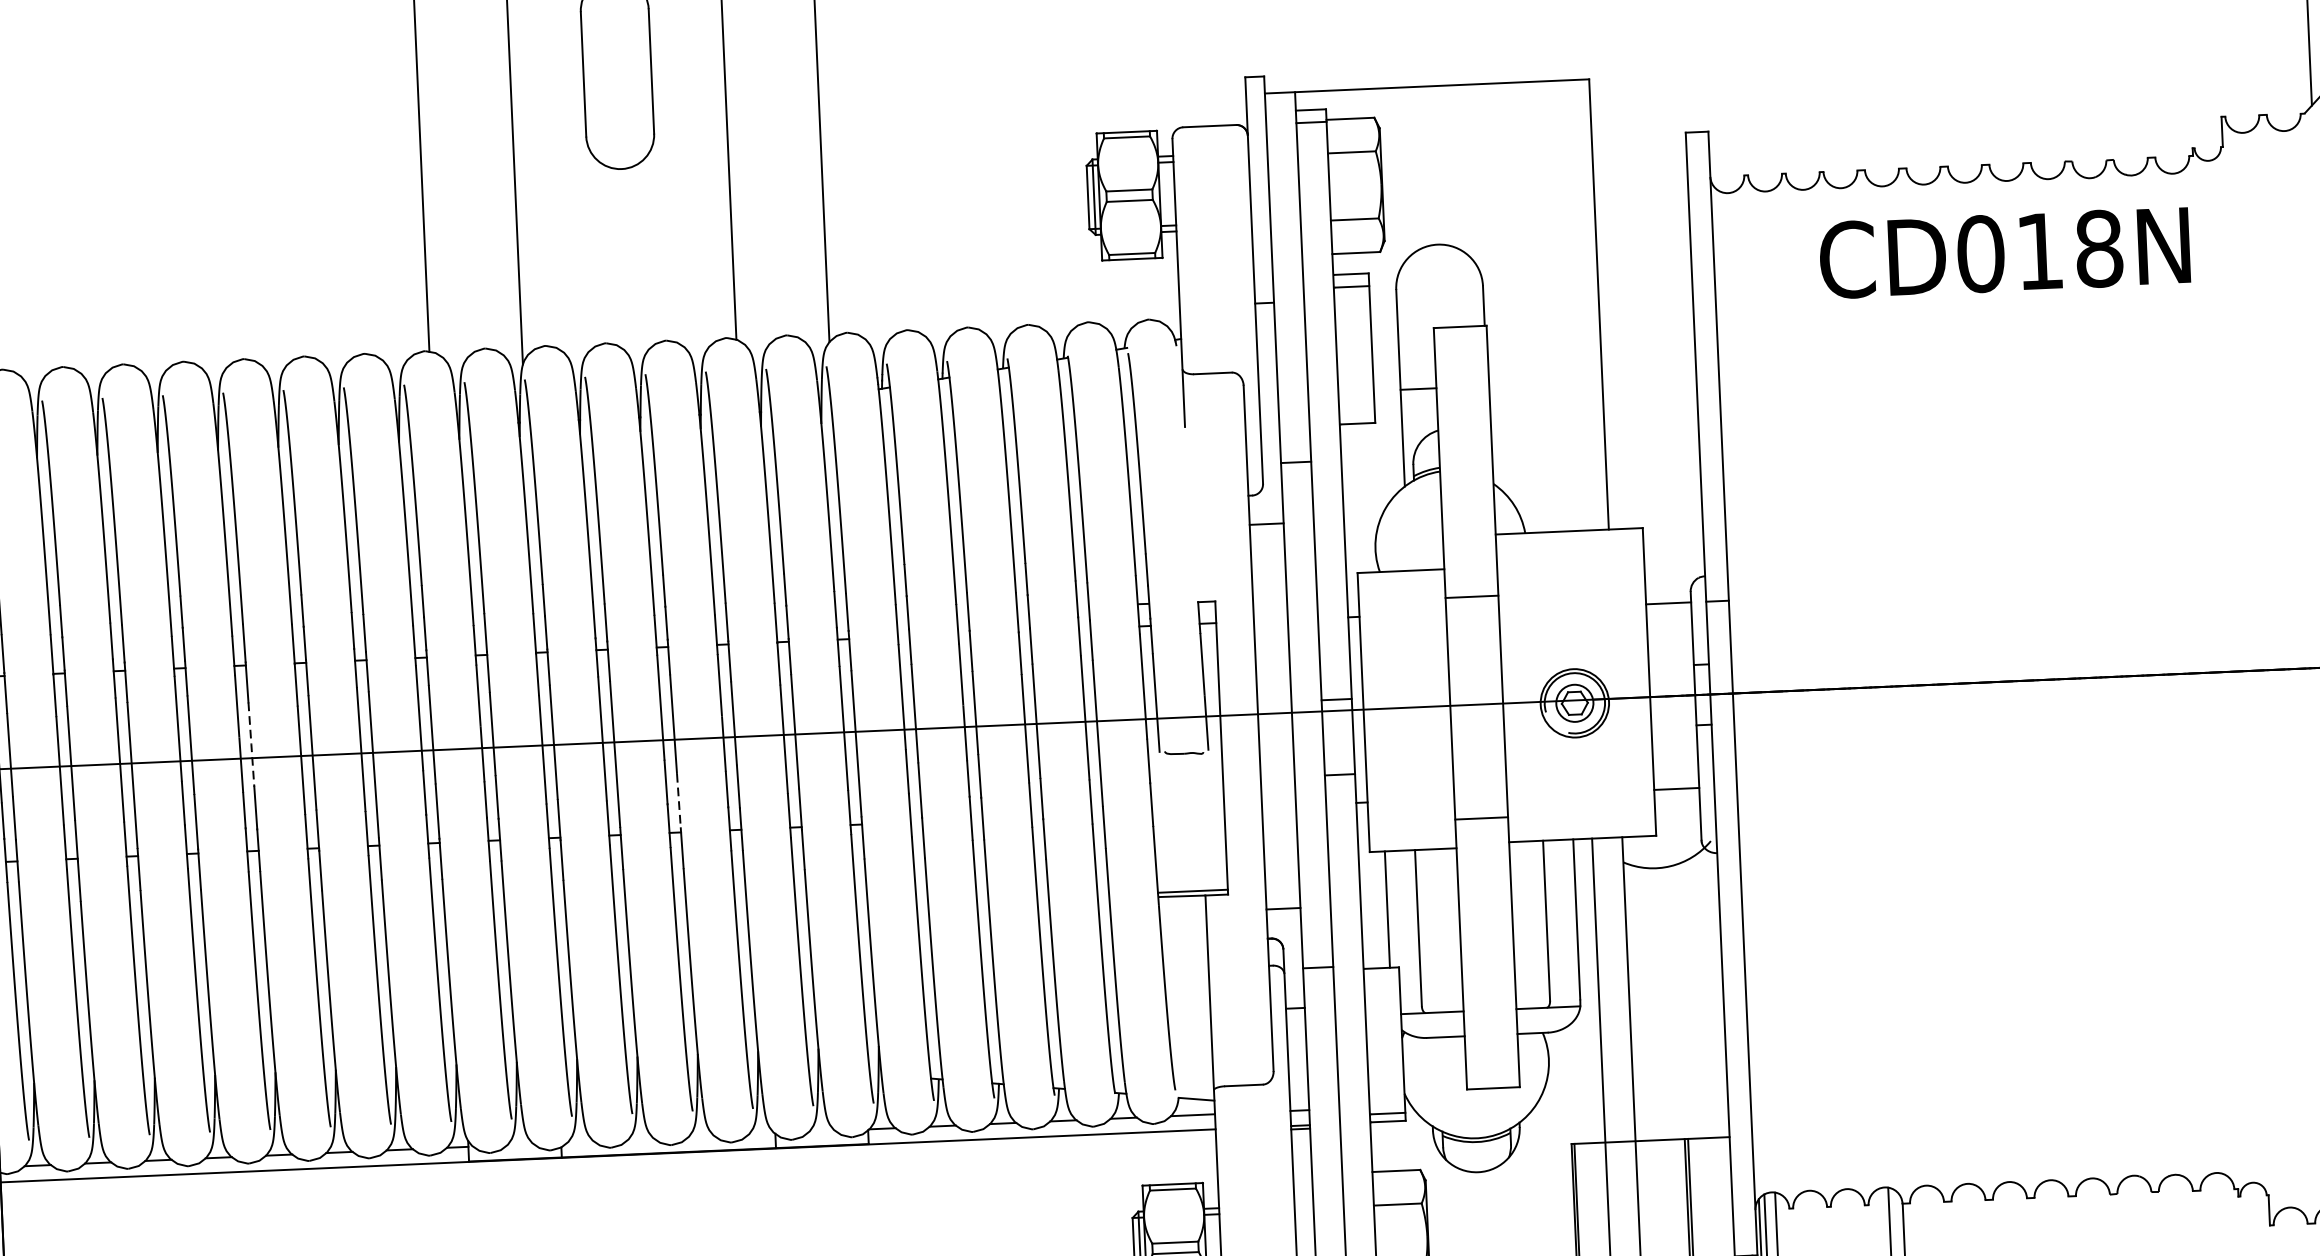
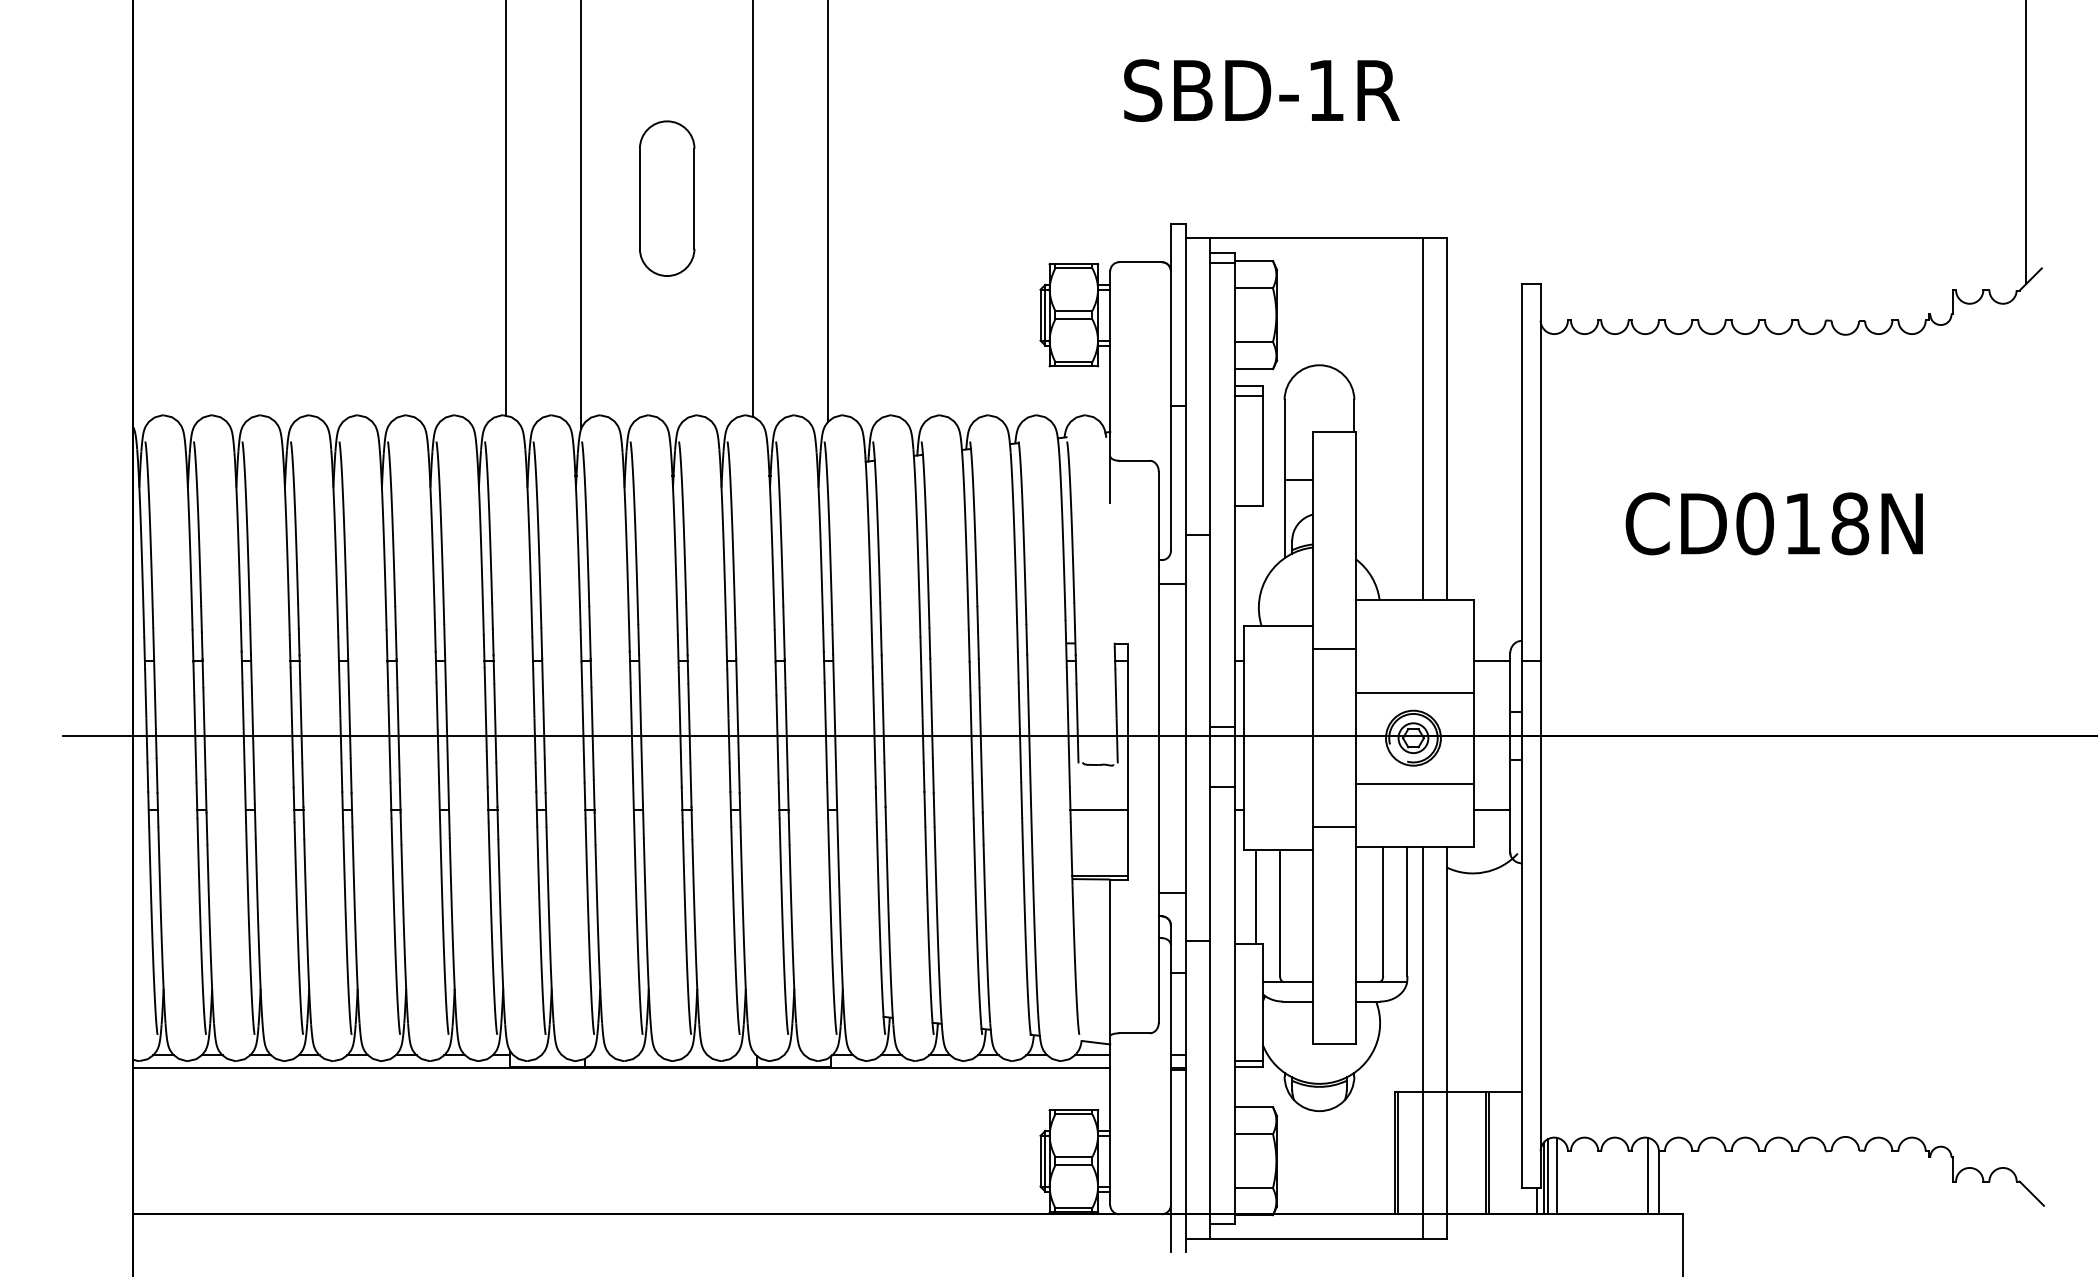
text: (2003, 252) -> (1773, 523), moved
line: (1568, 305) -> (1422, 418), added
line: (1573, 646) -> (1414, 692), added
line: (251, 745) -> (349, 725), dashed -> solid
line: (1578, 759) -> (1414, 783), added
line: (678, 801) -> (690, 785), dashed -> solid
line: (1188, 810) -> (1099, 810), added

